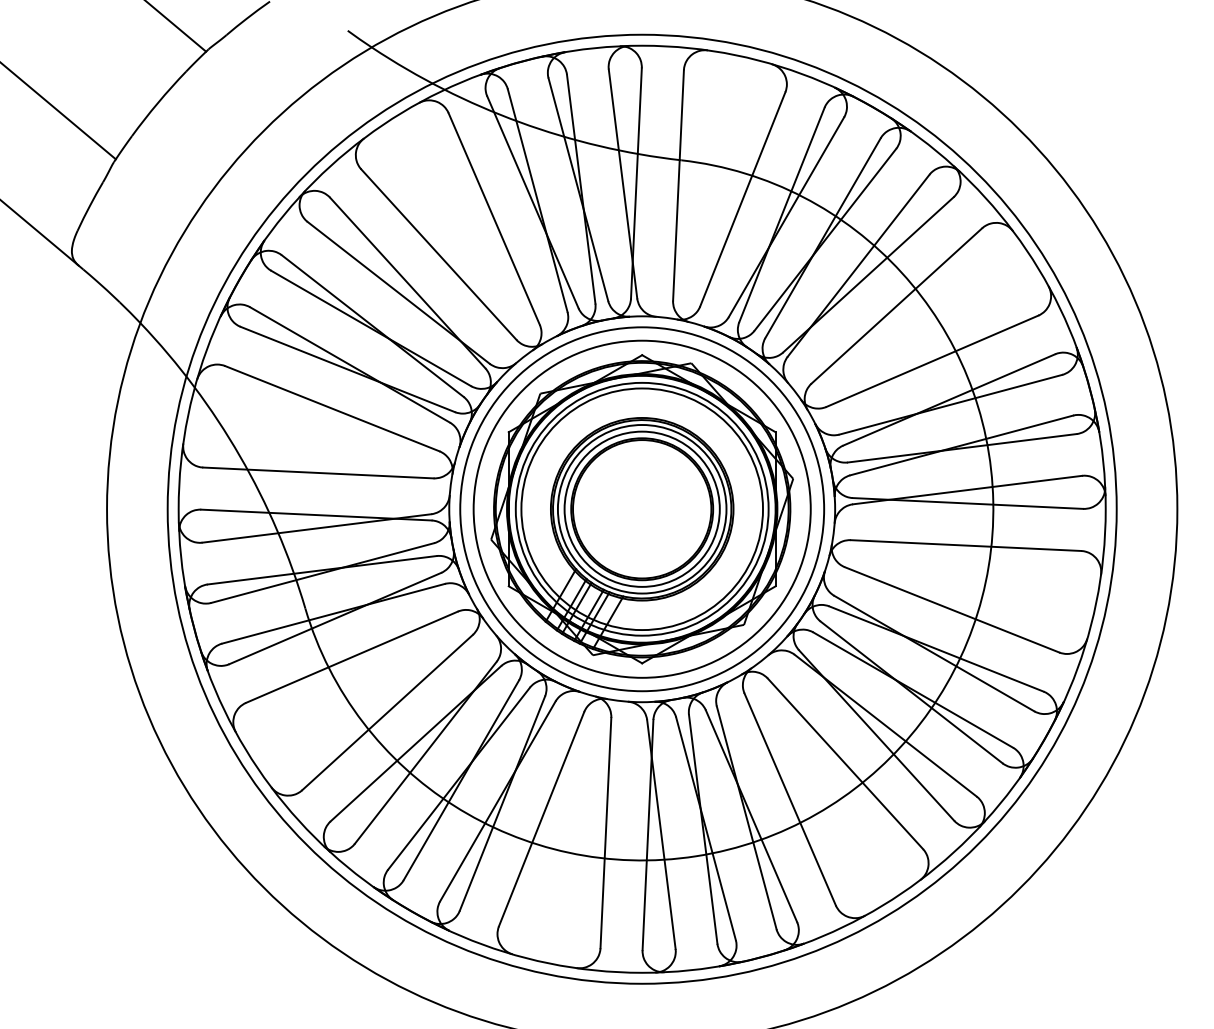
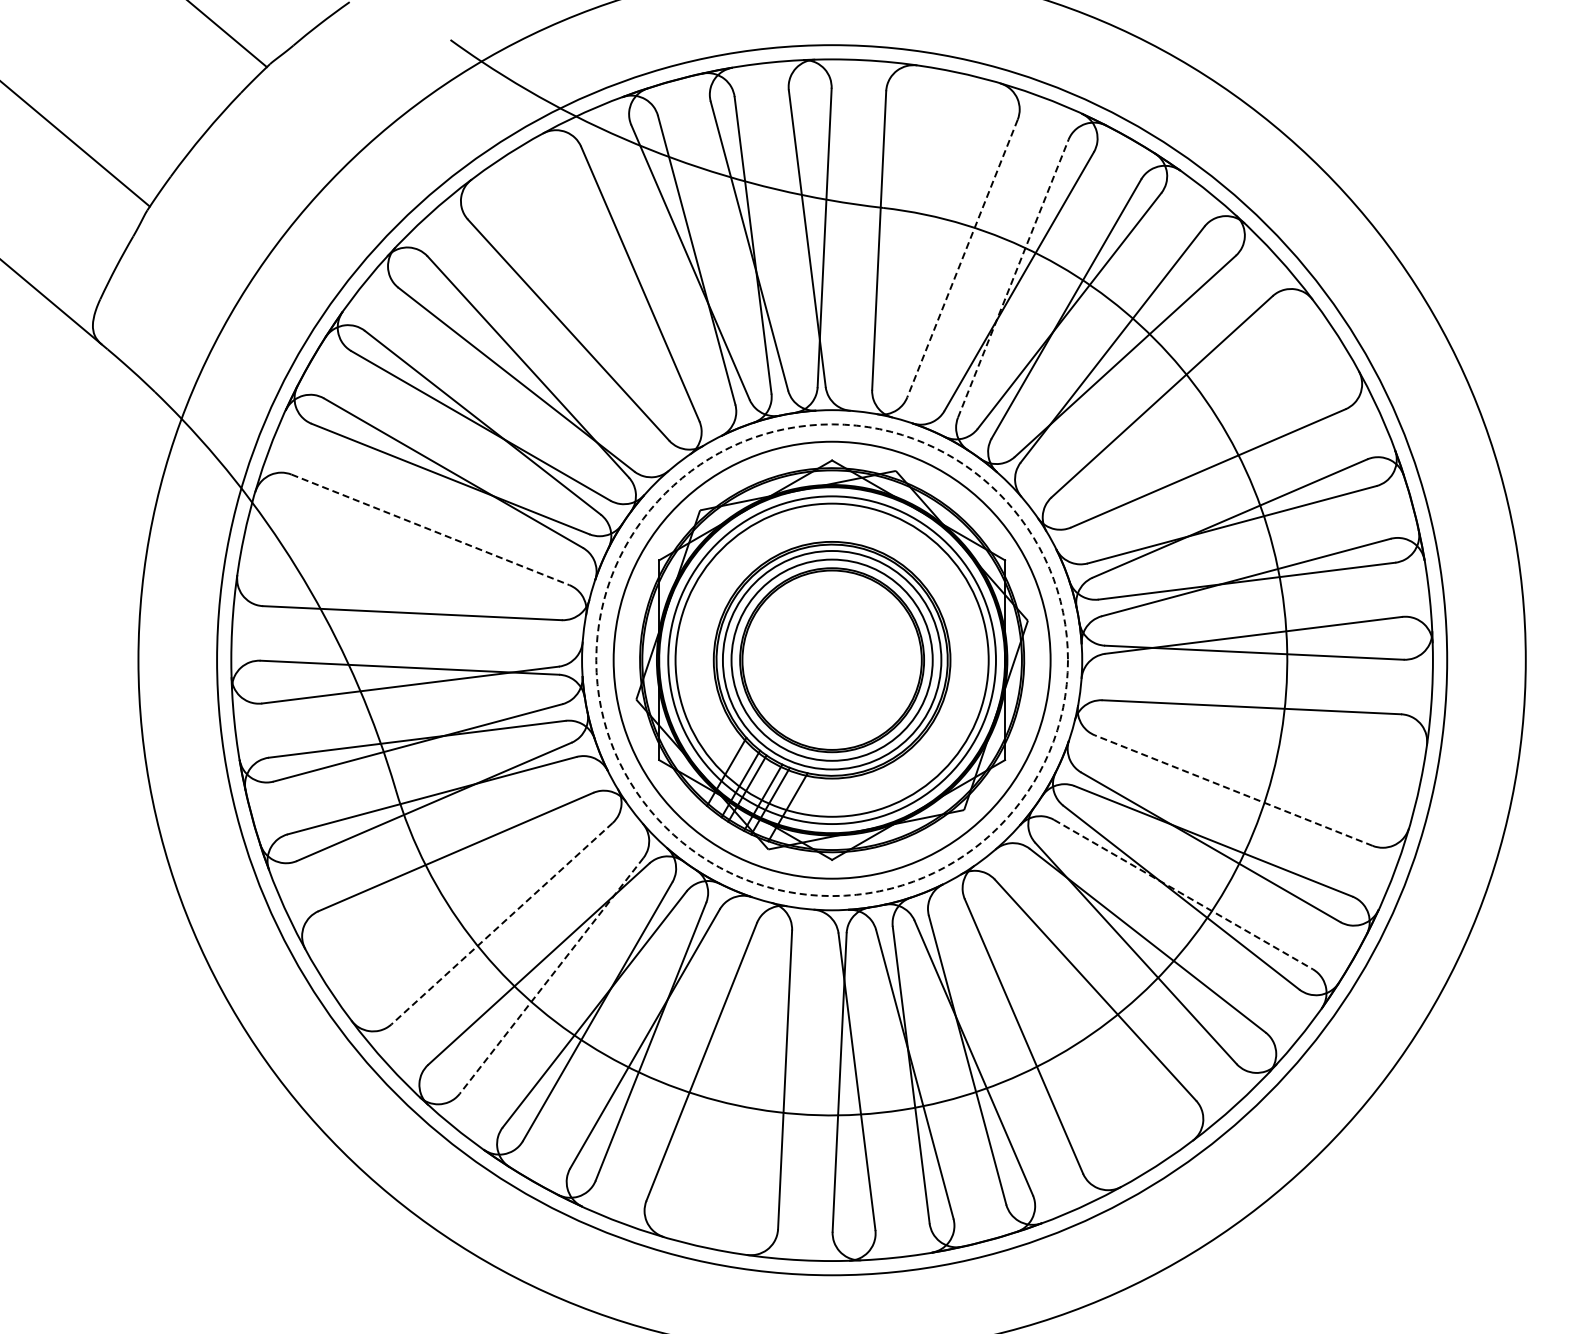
line: (742, 200) -> (962, 259), solid -> dashed
line: (782, 214) -> (1013, 278), solid -> dashed
line: (332, 409) -> (430, 530), solid -> dashed
circle: (641, 509) -> (831, 660), solid -> dashed
line: (951, 609) -> (1233, 790), solid -> dashed
line: (913, 690) -> (1183, 894), solid -> dashed
line: (387, 713) -> (501, 924), solid -> dashed
line: (425, 753) -> (551, 976), solid -> dashed

